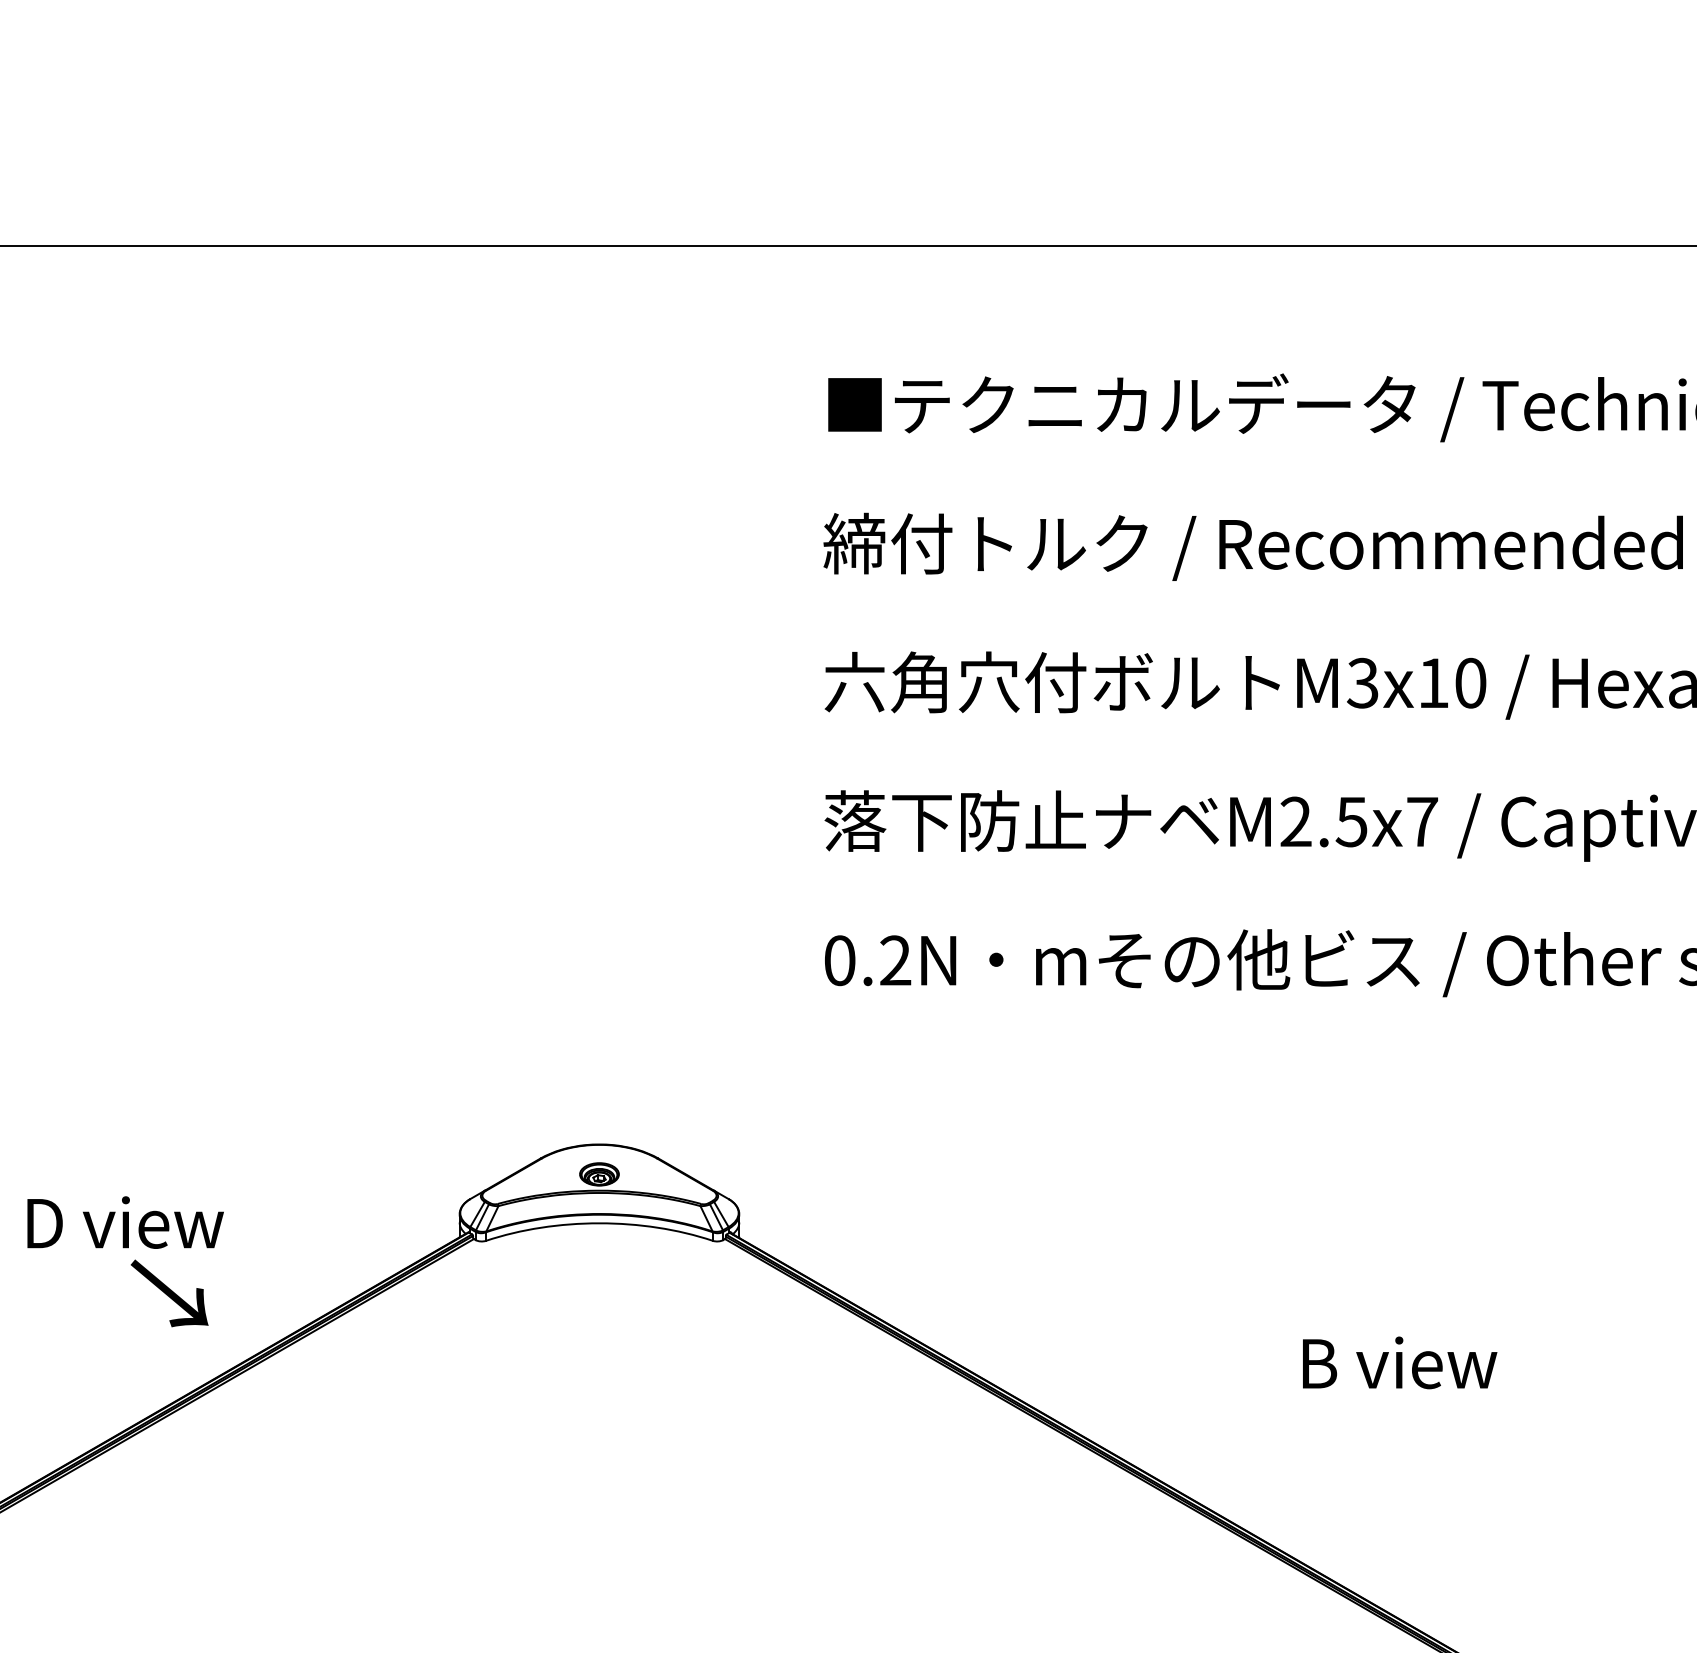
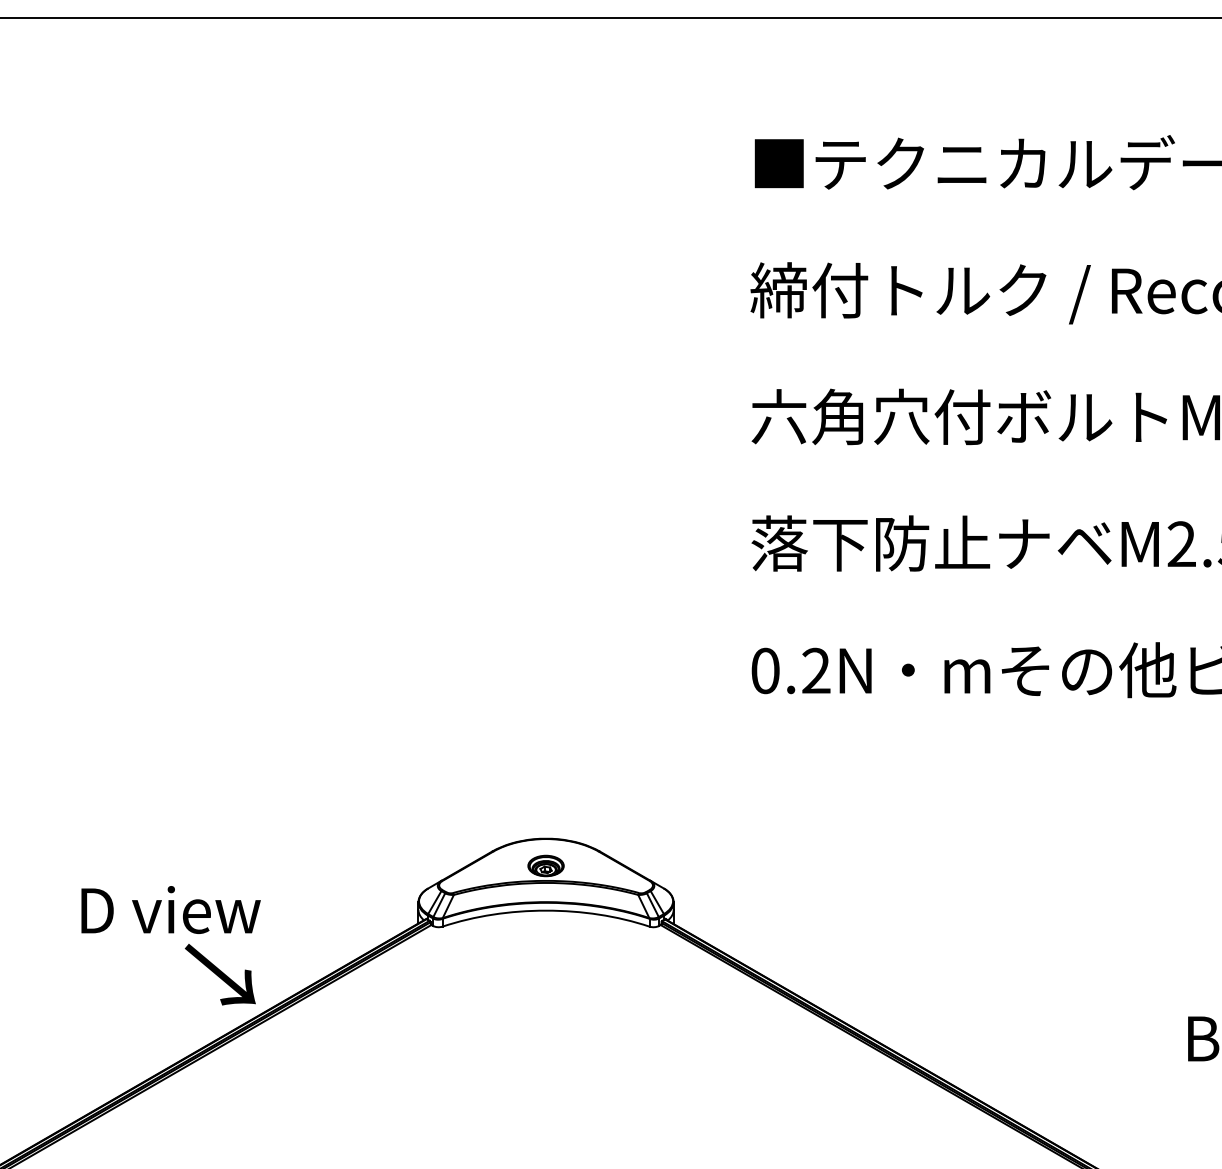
text: (125, 1222) -> (170, 909), moved
text: (169, 1293) -> (220, 974), moved

